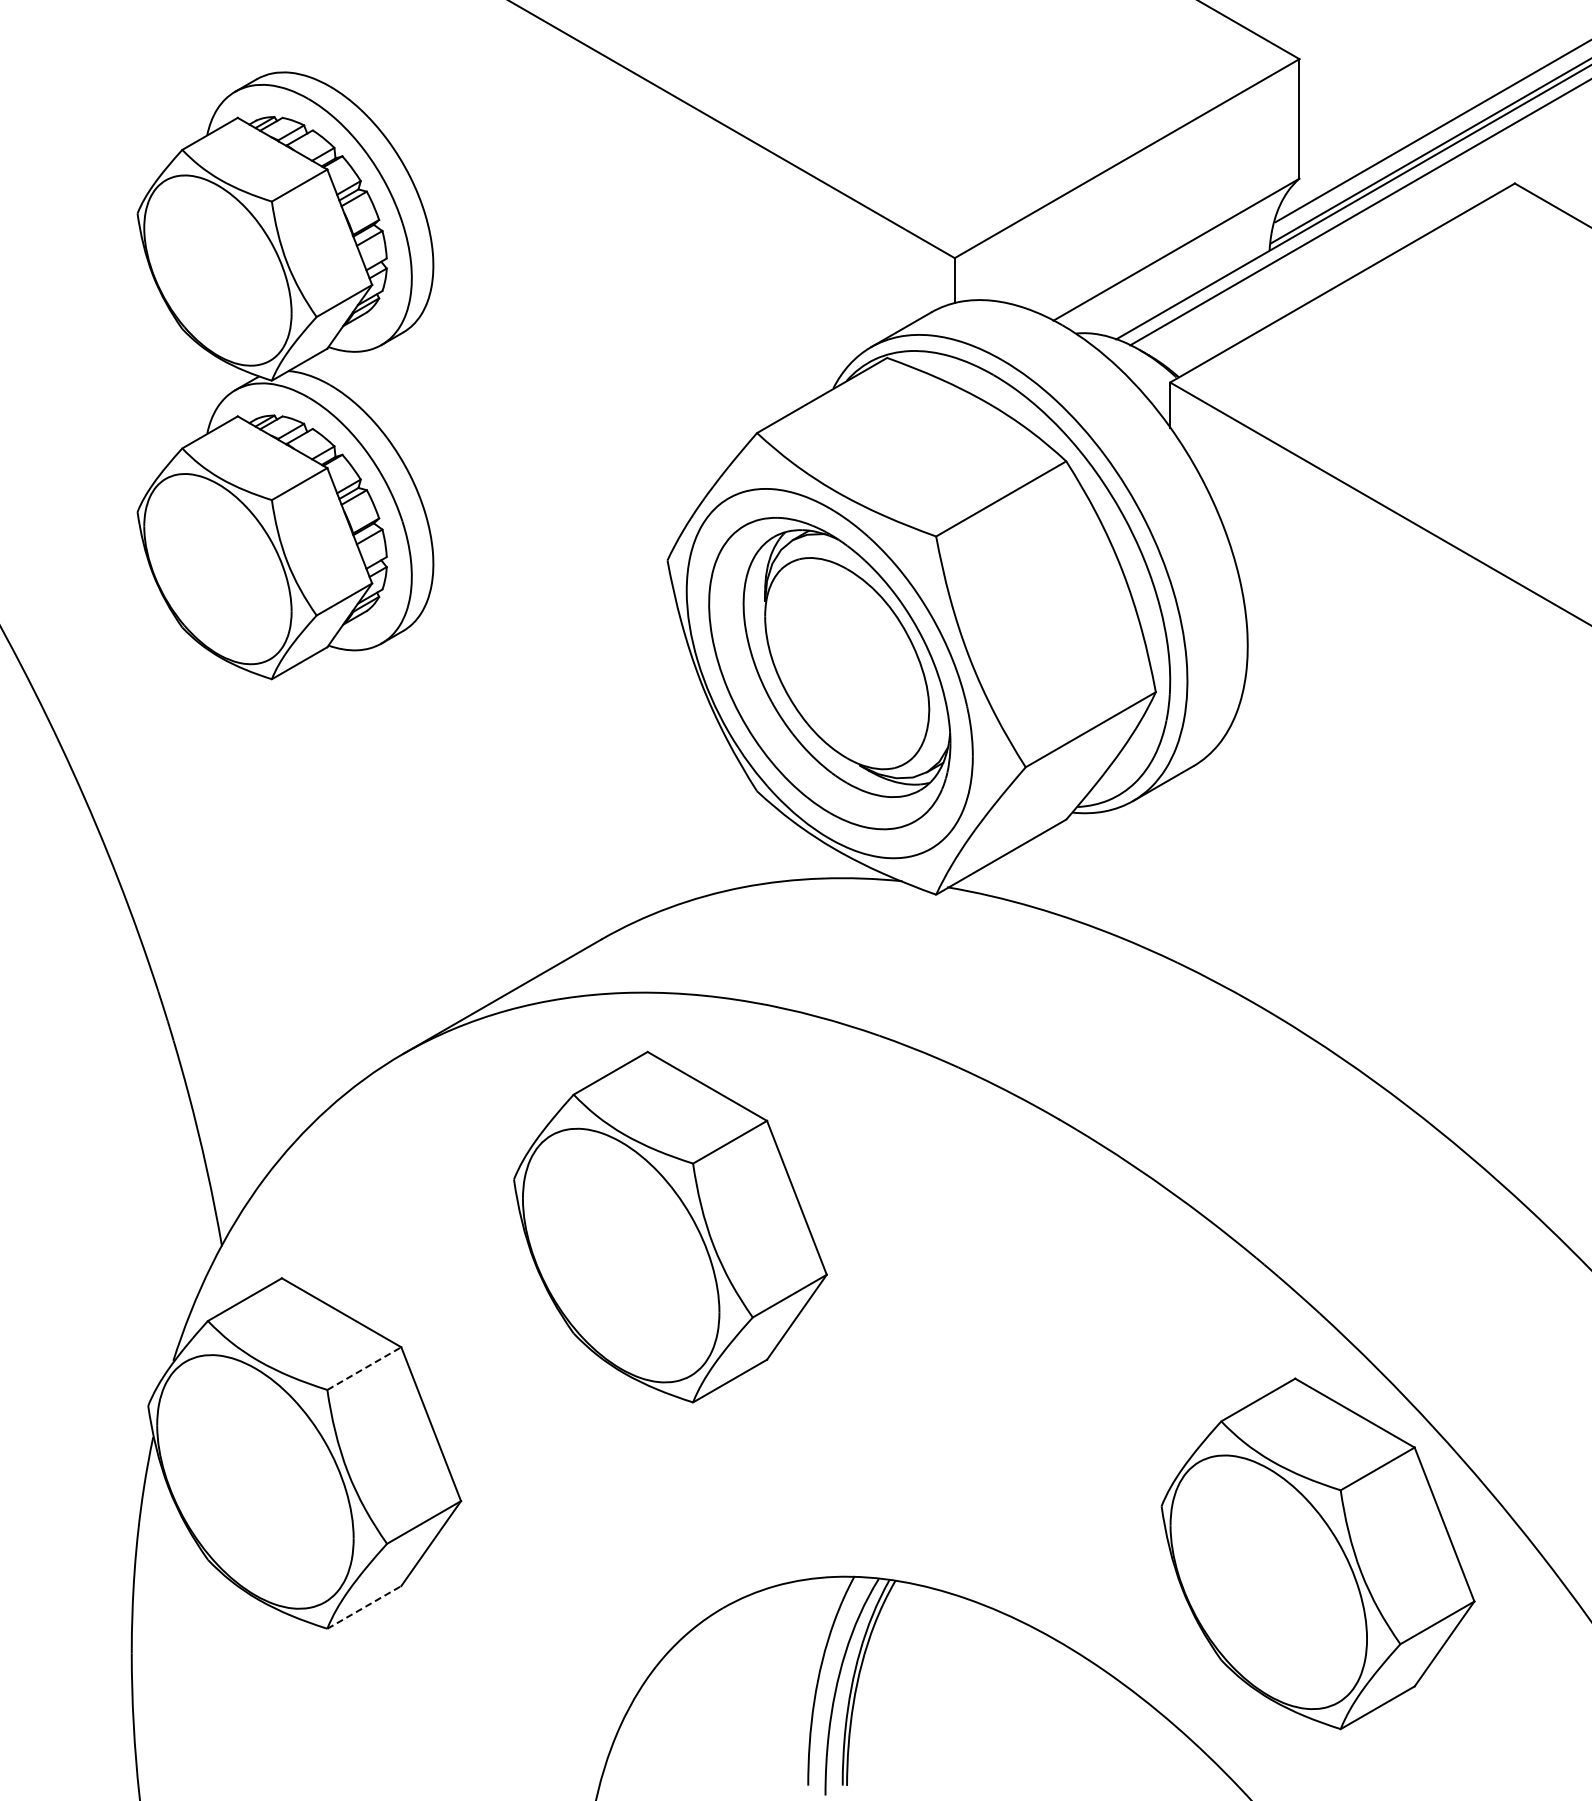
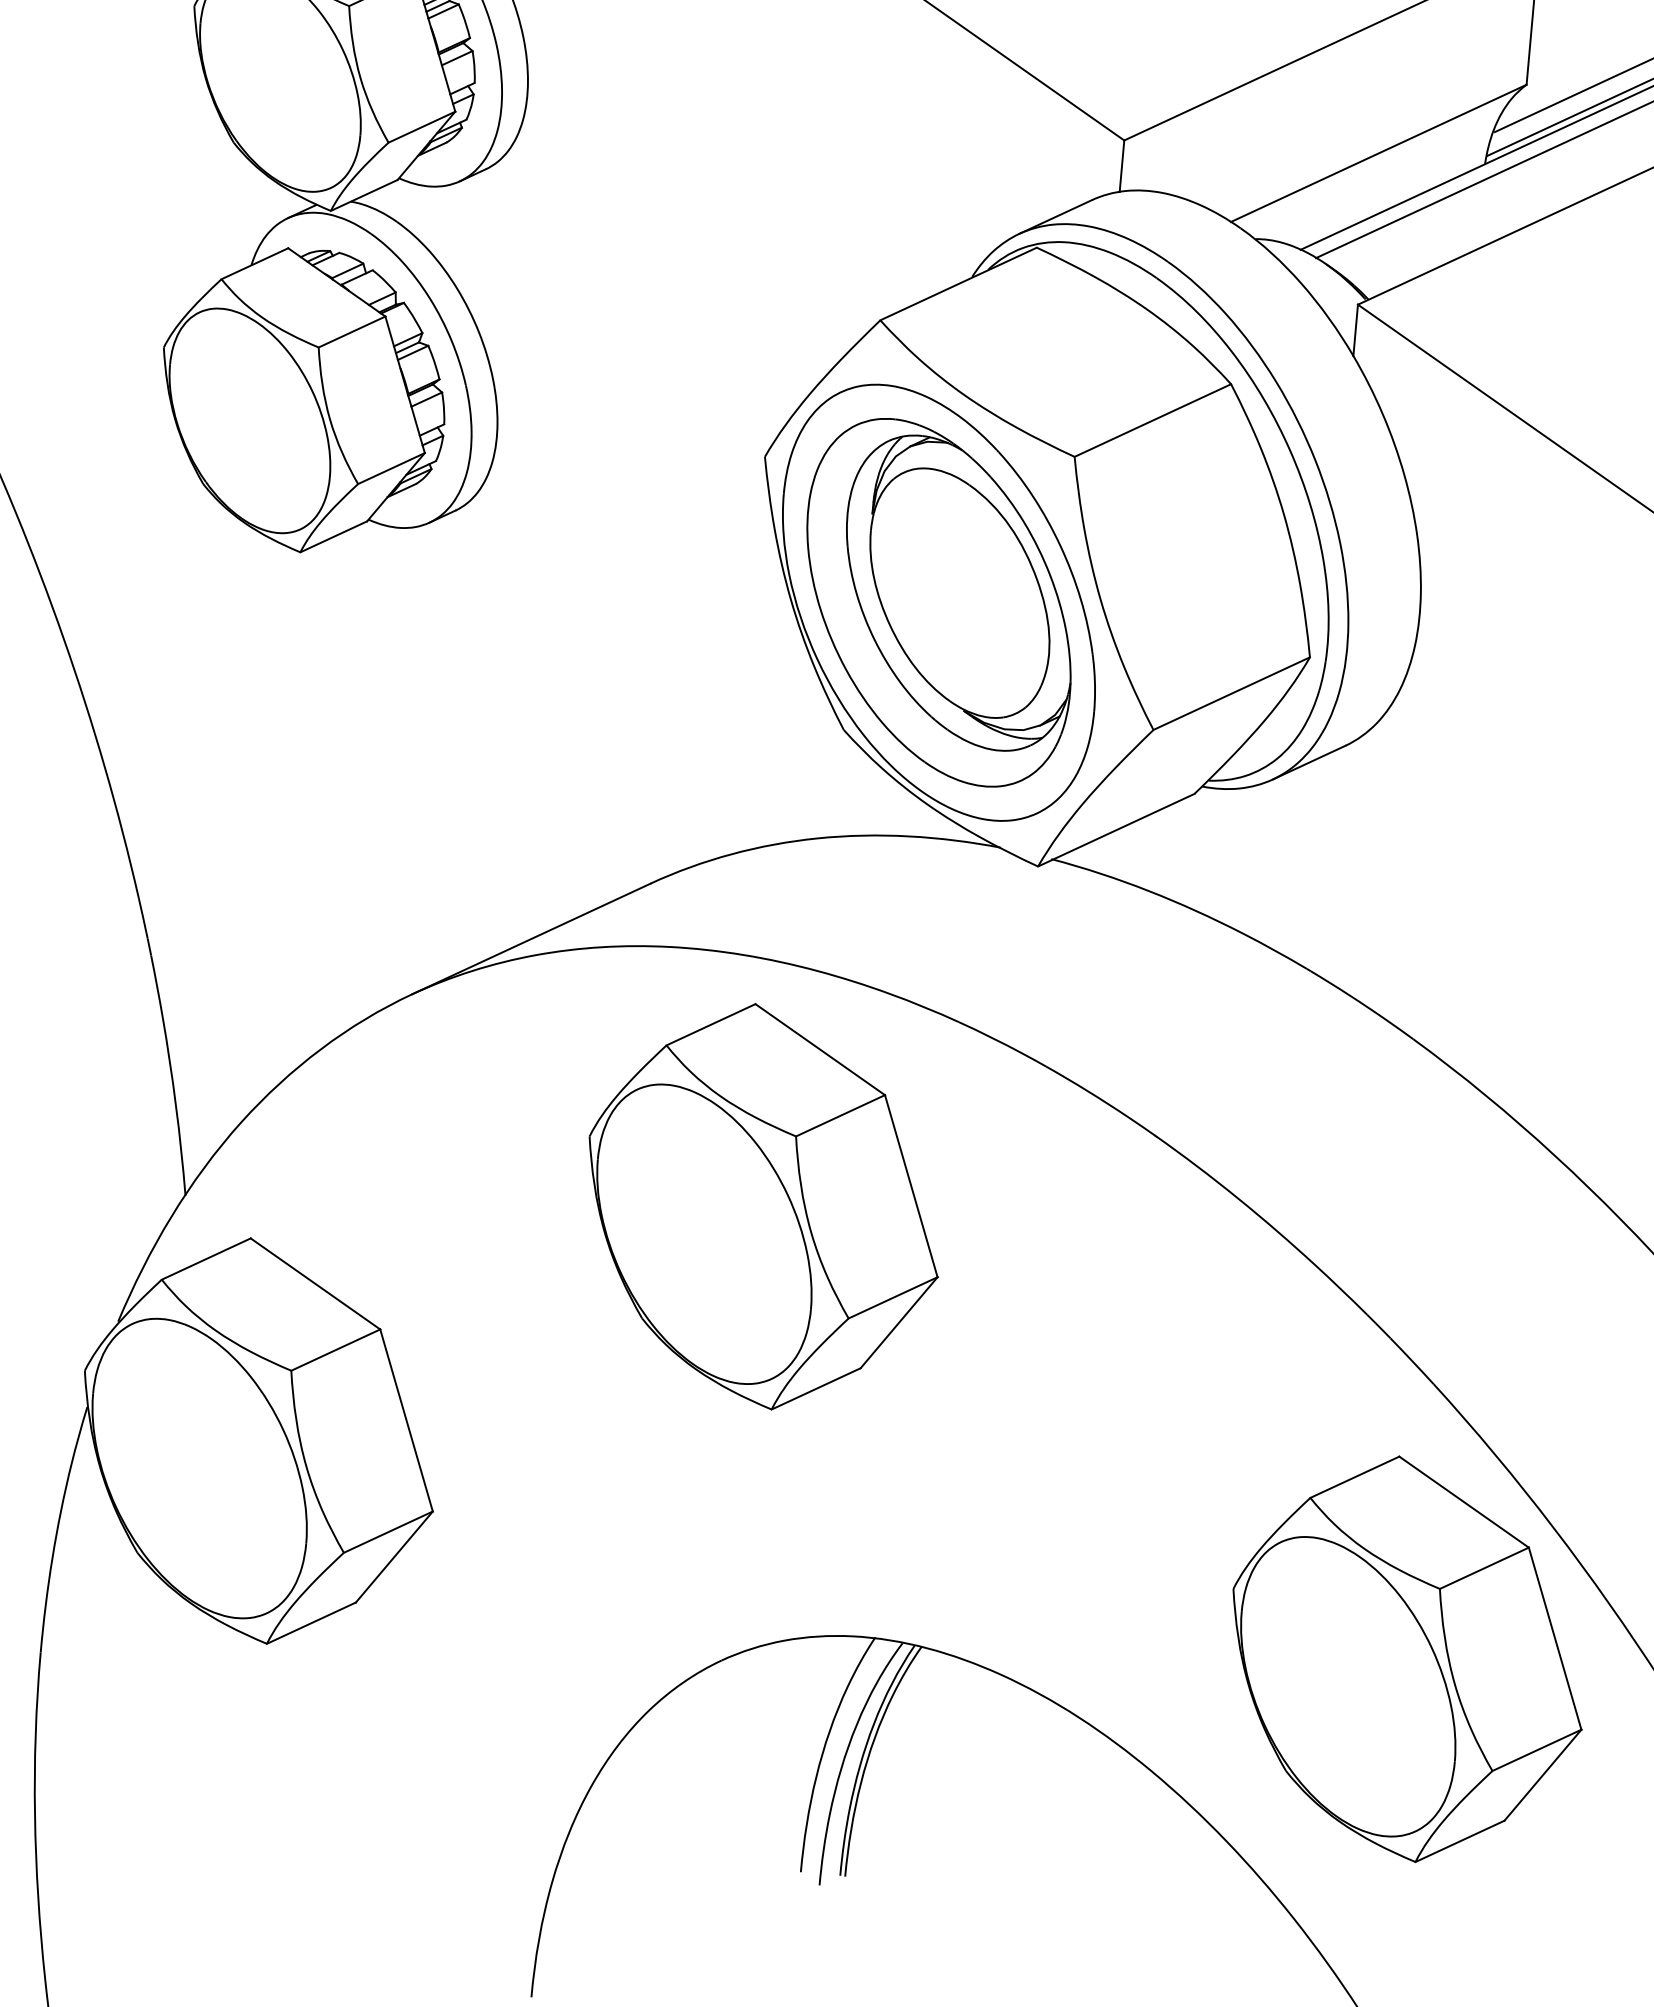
part: (670, 1226) -> (763, 1206), moved
line: (364, 1368) -> (335, 1349), dashed -> solid
line: (364, 1607) -> (311, 1623), dashed -> solid

